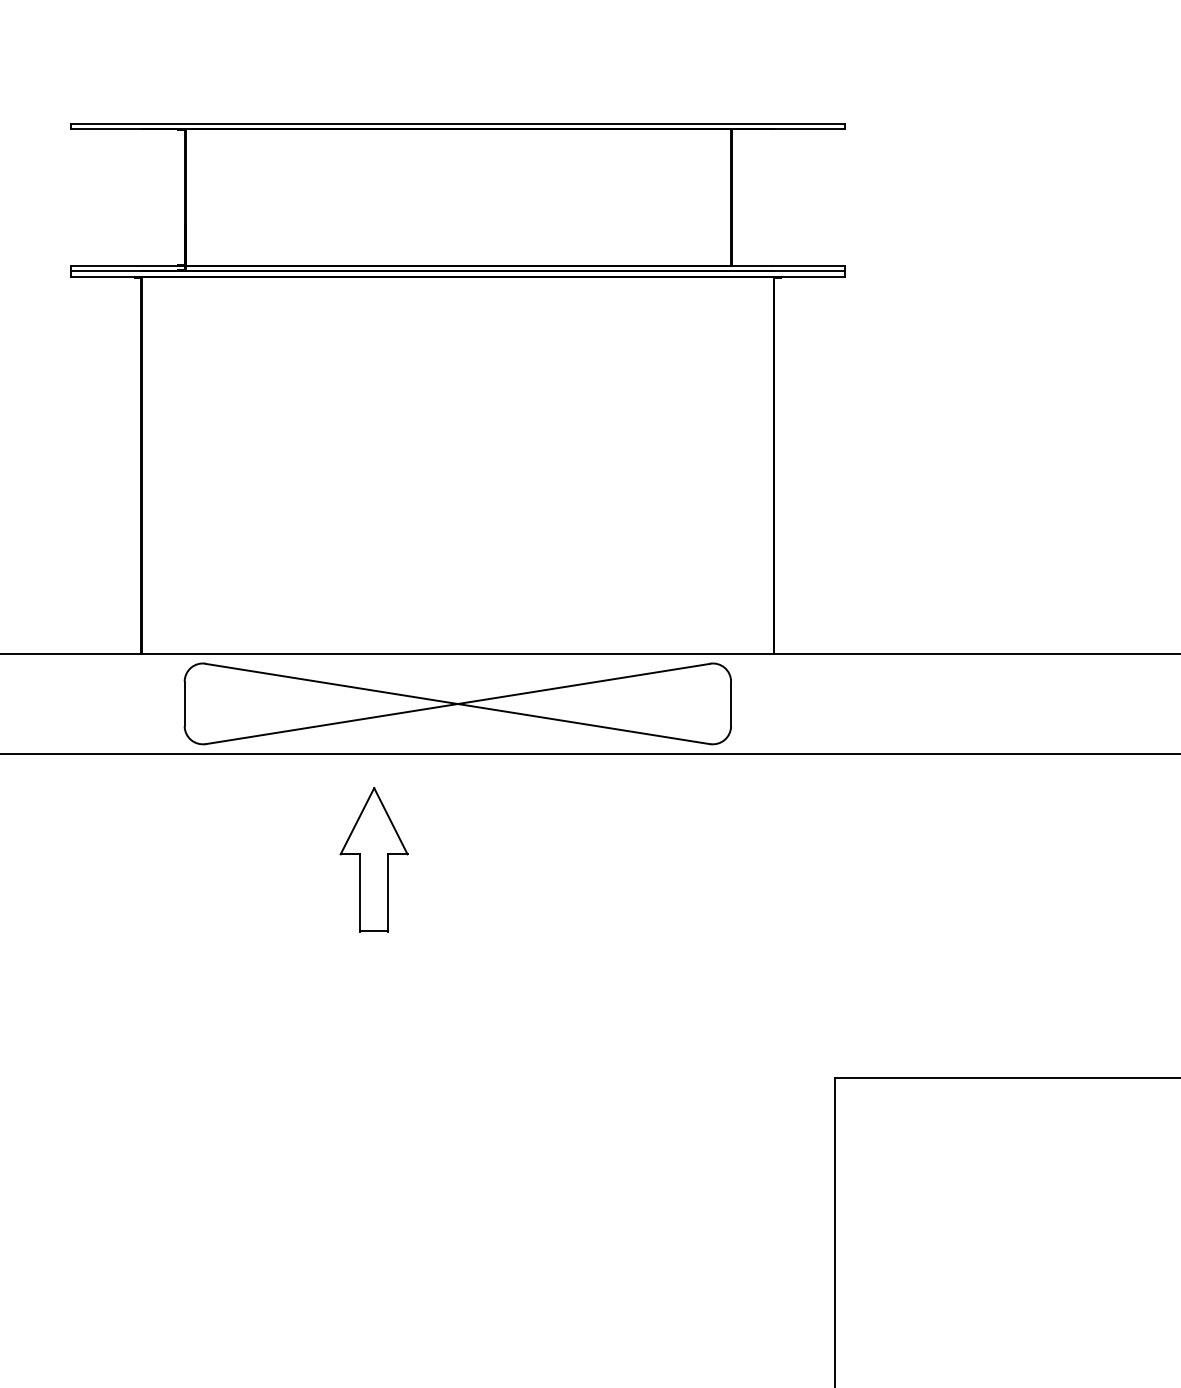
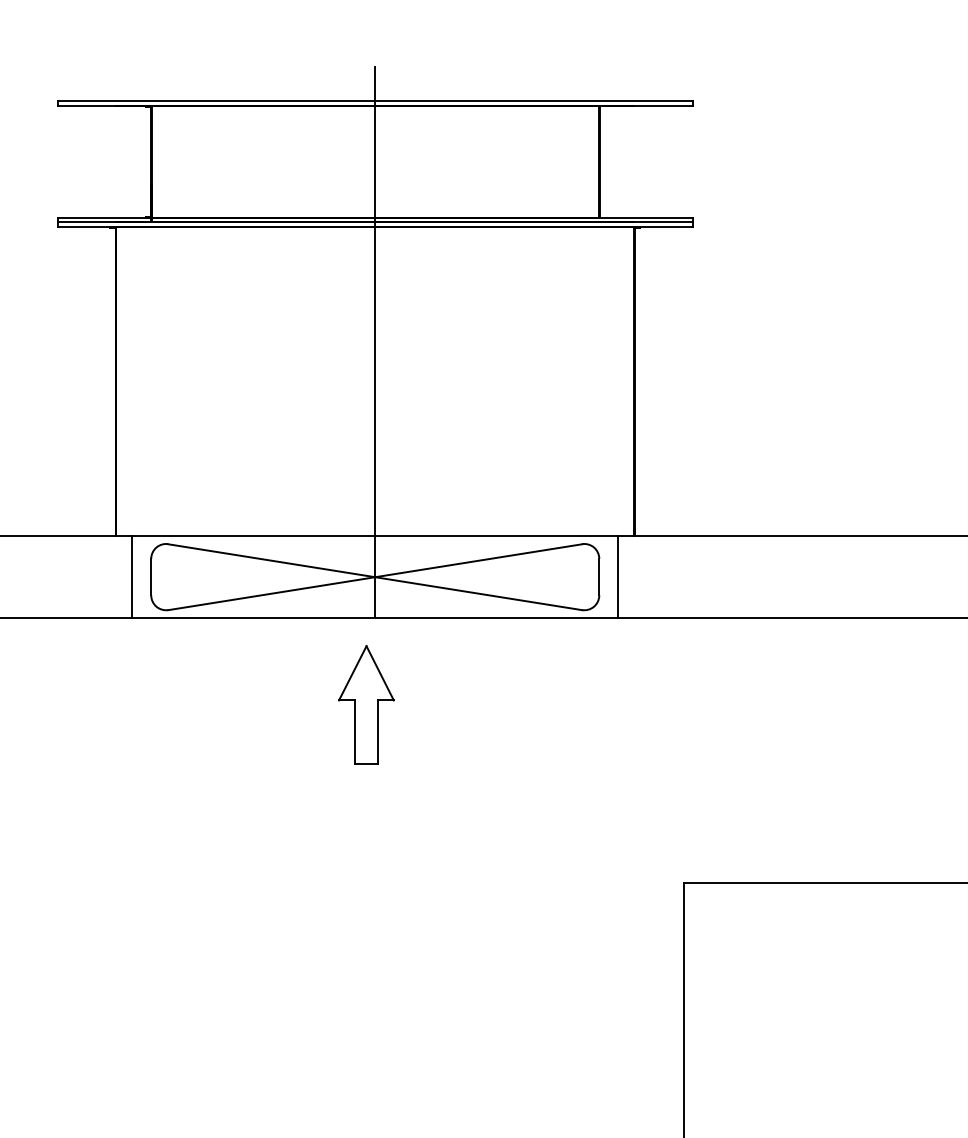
line: (457, 417) -> (374, 342), added
line: (161, 703) -> (132, 576), added
line: (753, 703) -> (617, 576), added
part: (373, 859) -> (365, 704), moved

